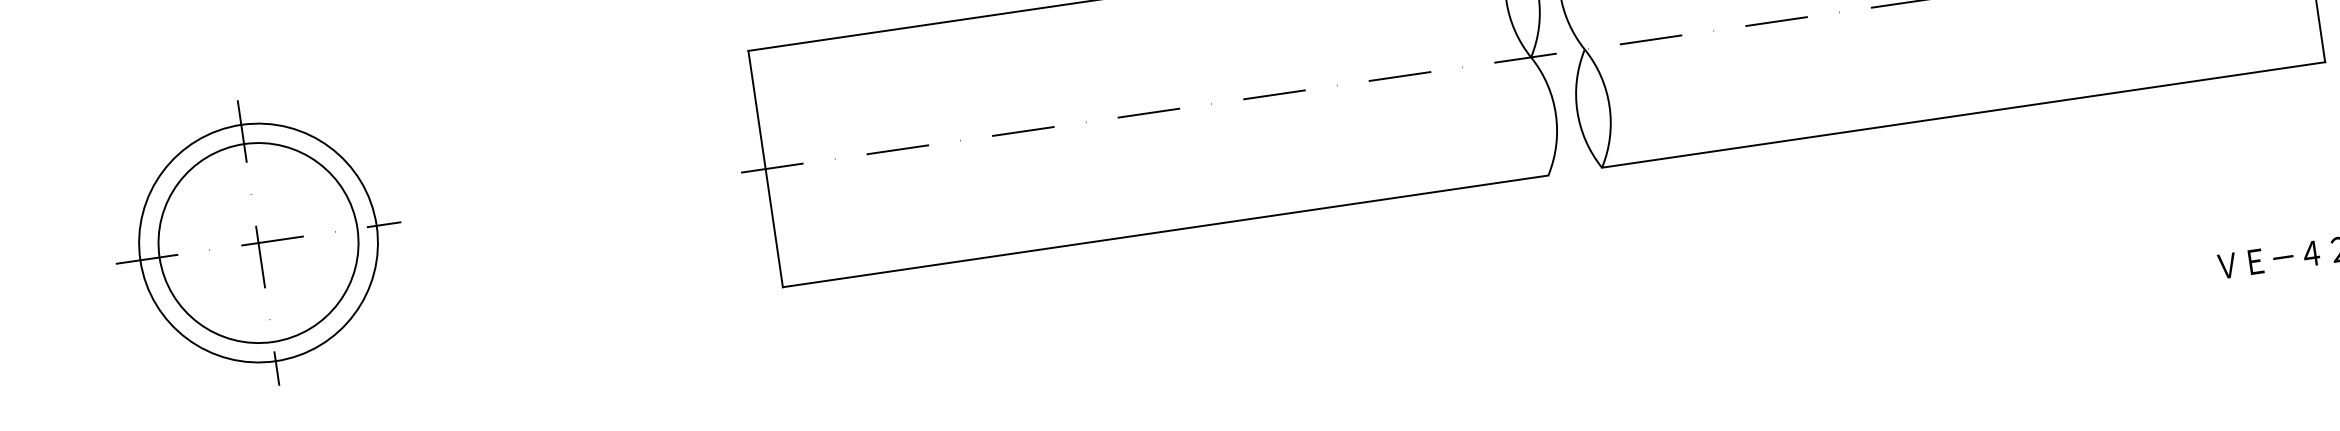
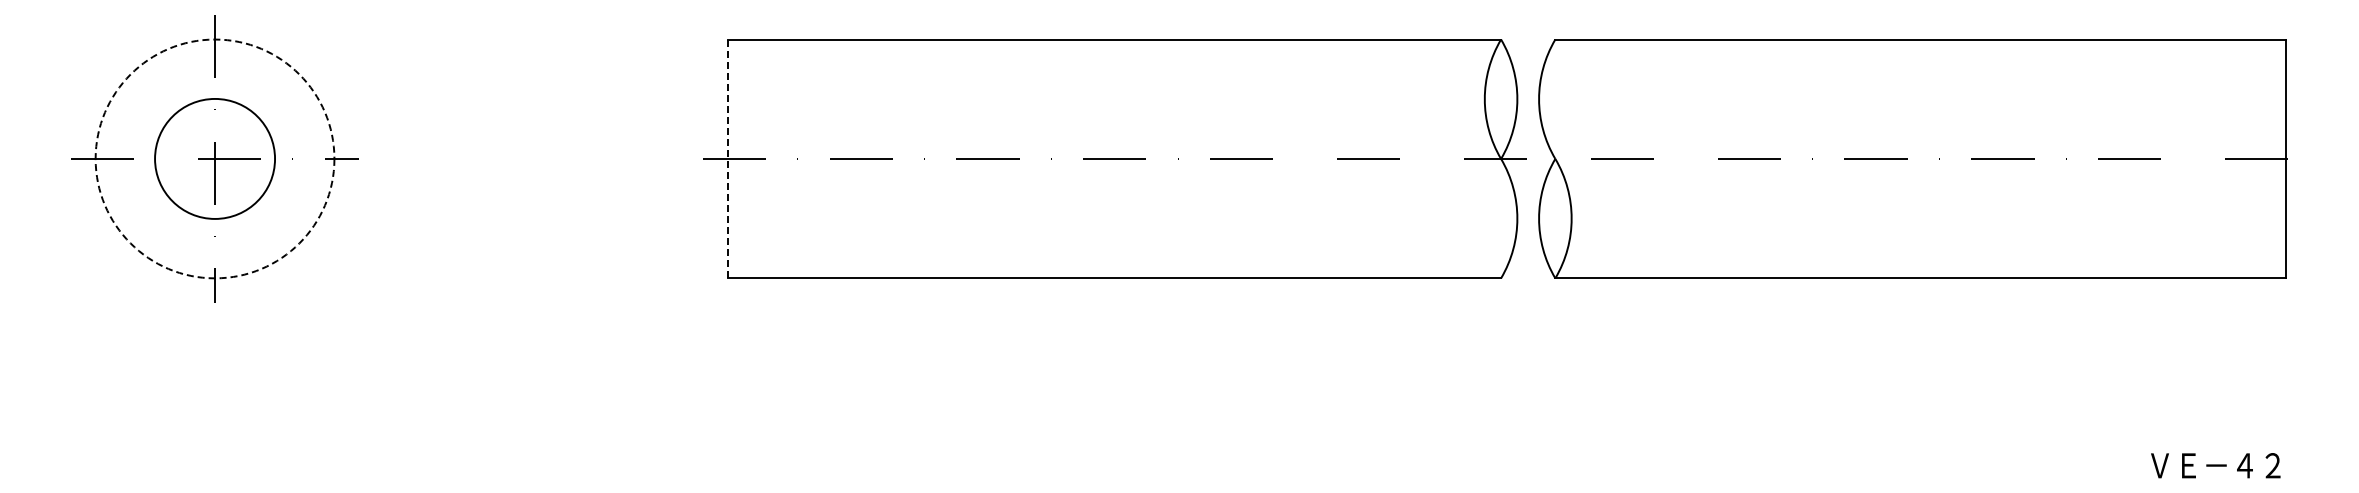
line: (765, 169) -> (727, 159), solid -> dashed
circle: (257, 242) -> (214, 158), solid -> dashed
circle: (258, 242) -> (215, 158), size x0.6

